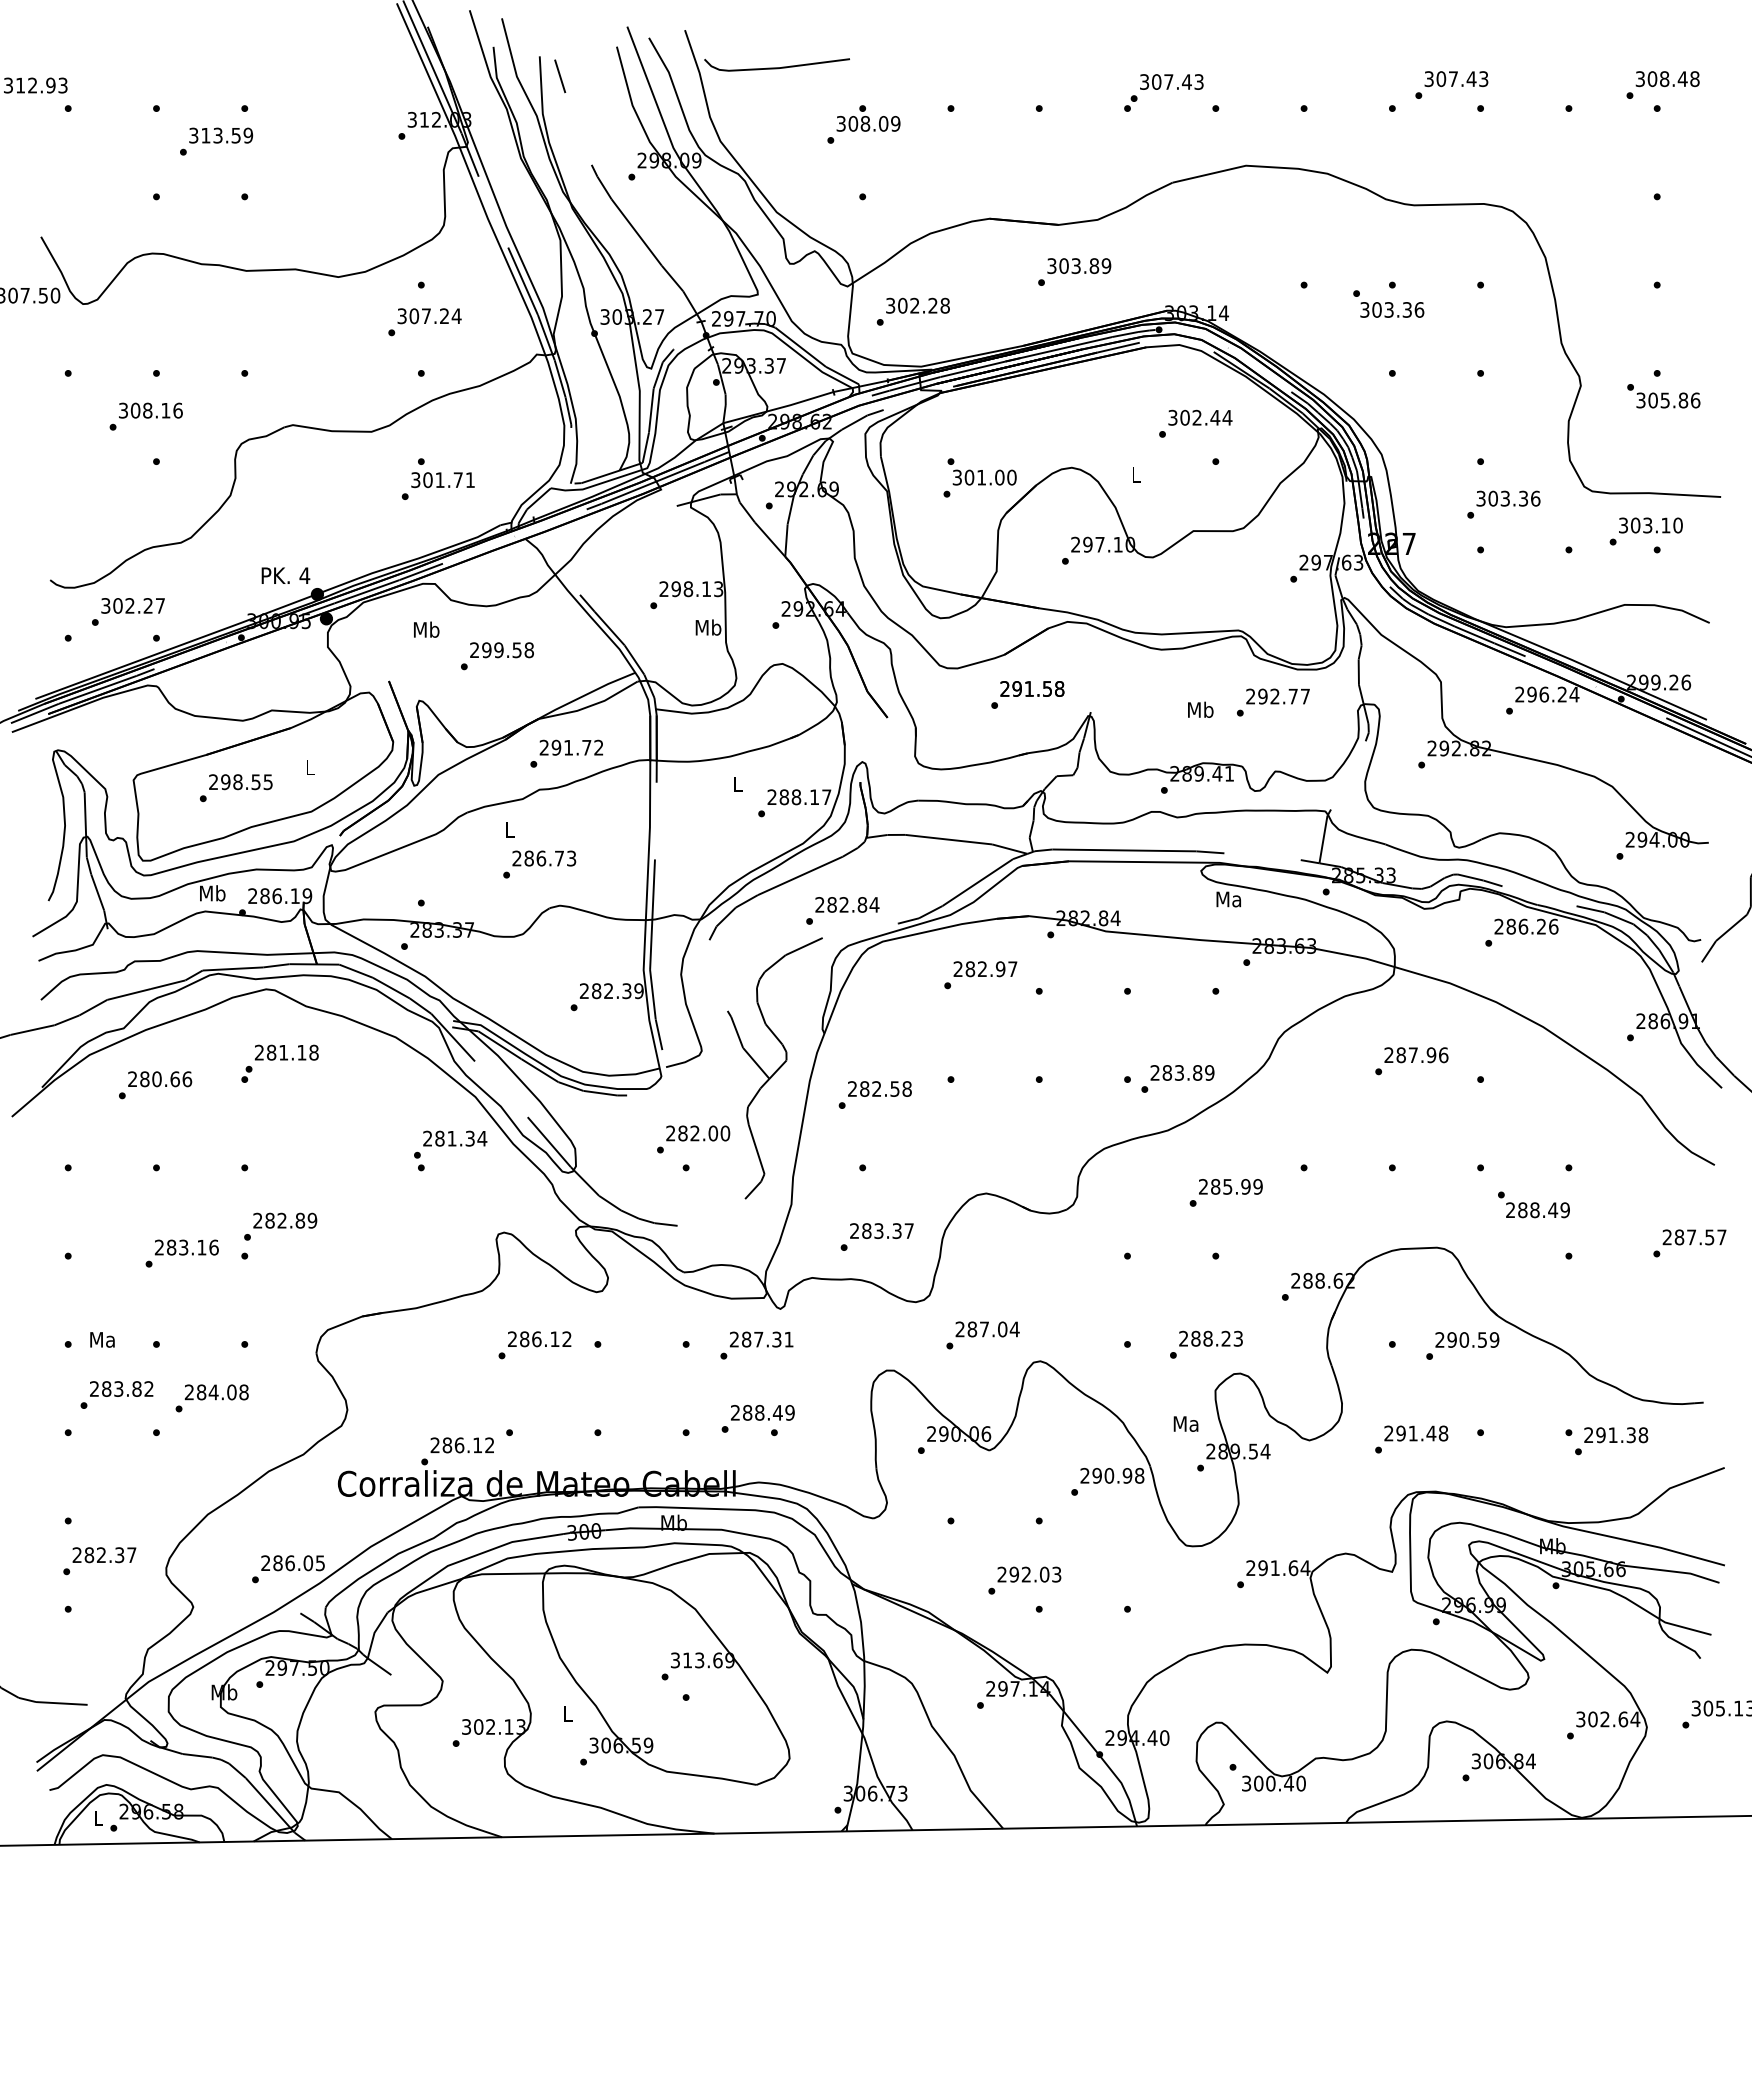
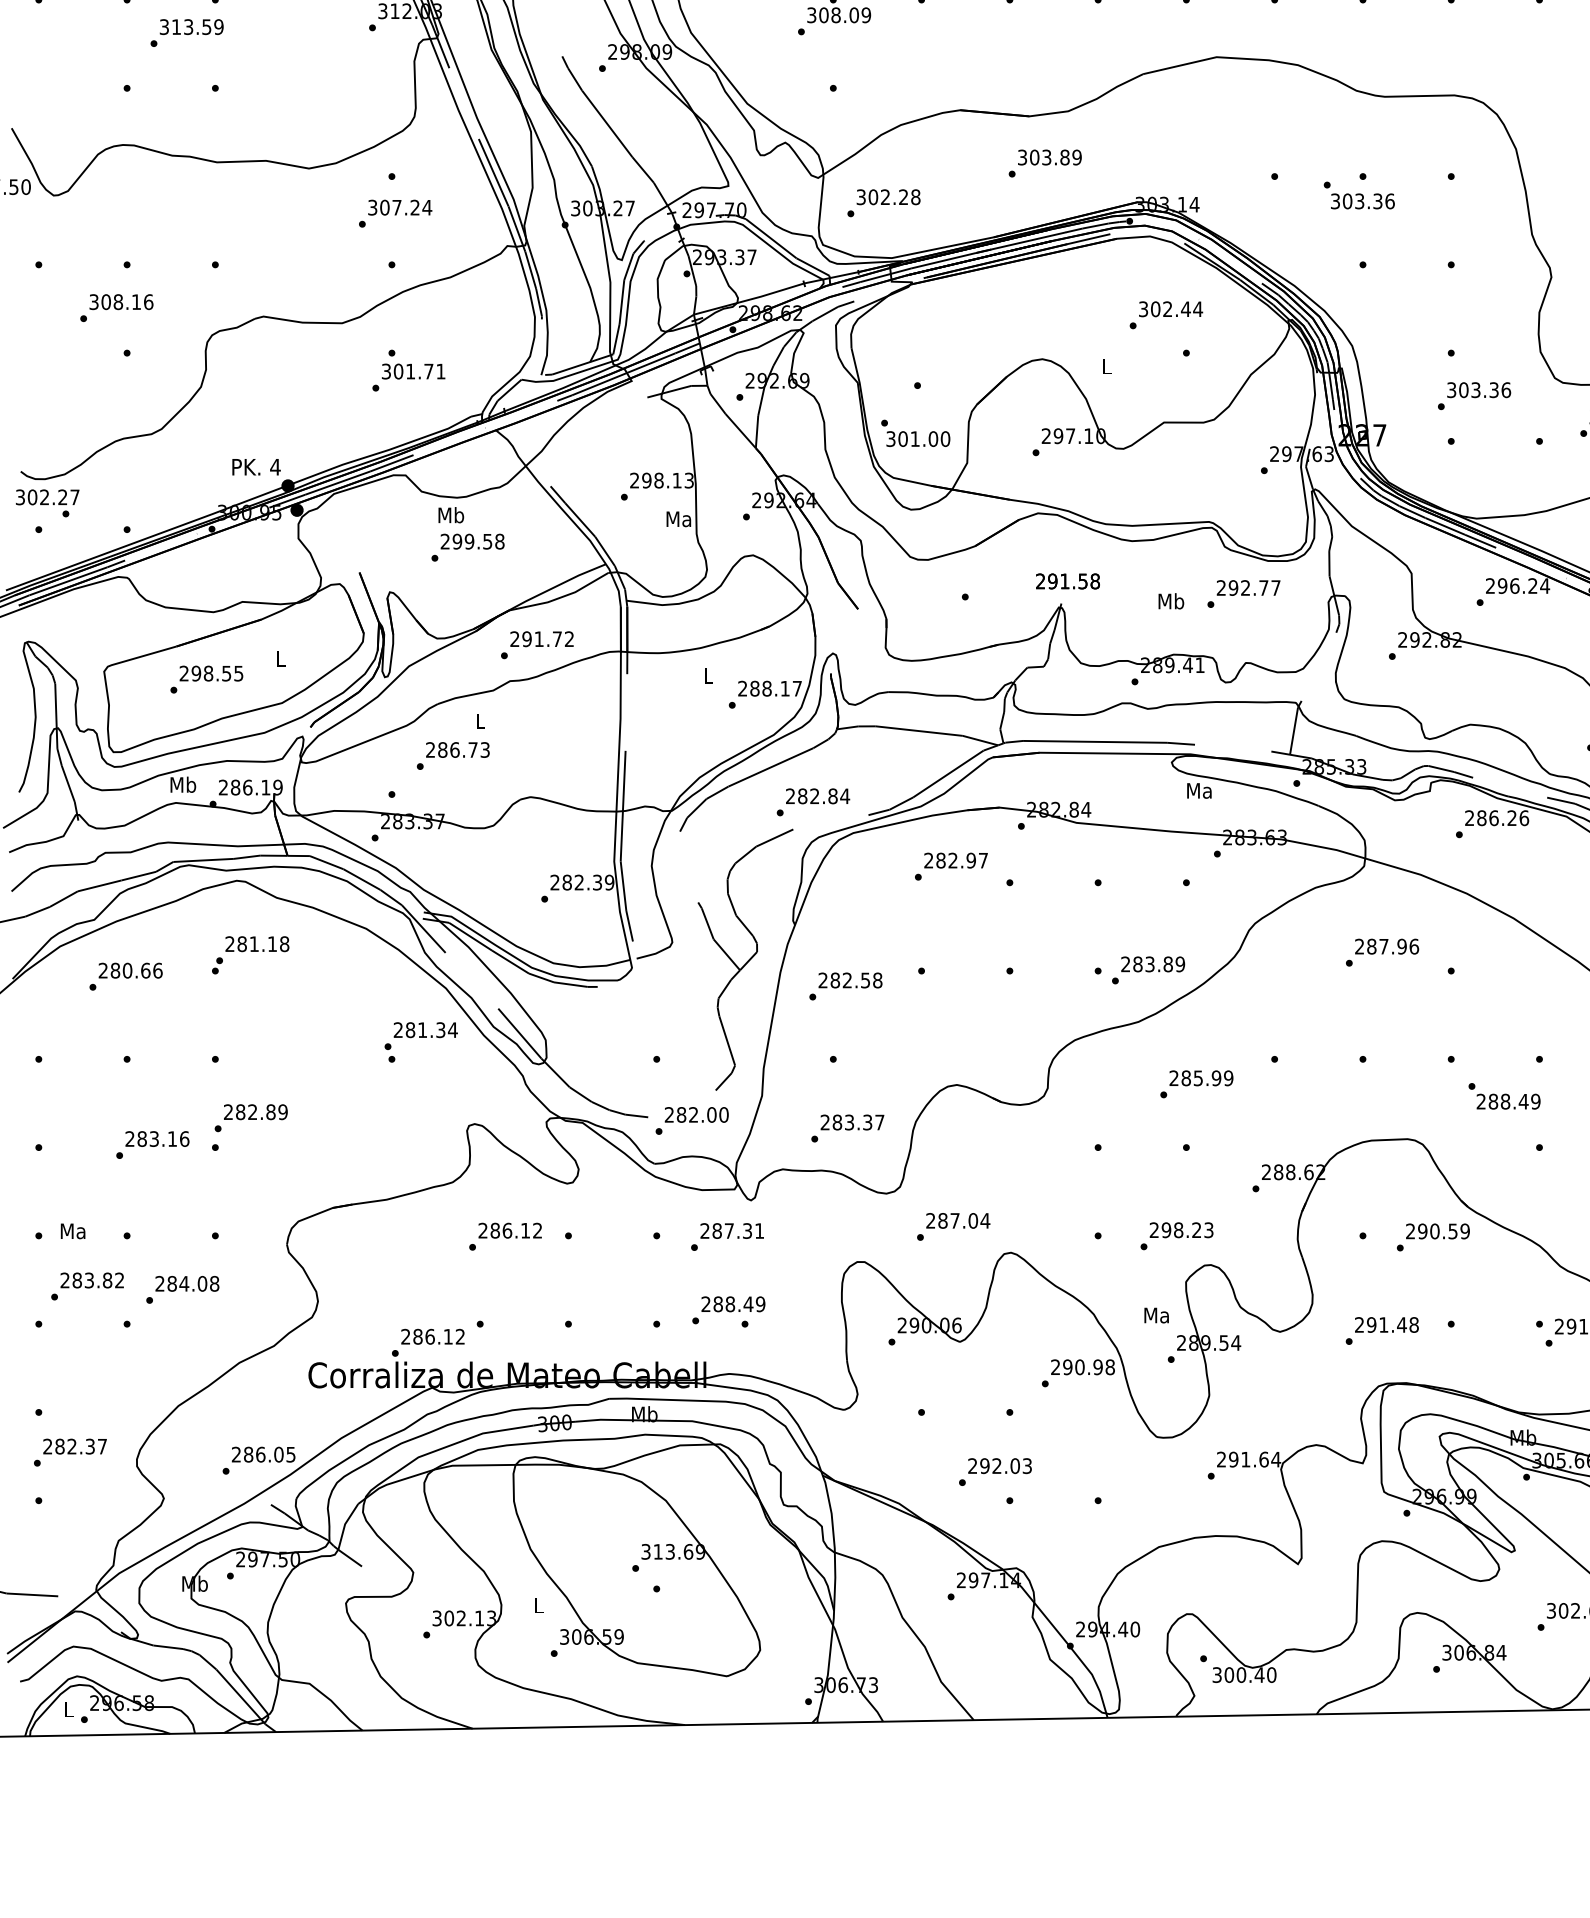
text: (981, 471) -> (915, 432), moved
text: (132, 605) -> (47, 496), moved
text: (708, 627) -> (679, 518), Mb -> Ma
text: (426, 629) -> (451, 514), moved
text: (1032, 688) -> (1068, 580), moved
text: (539, 864) -> (453, 755), moved
text: (693, 1139) -> (692, 1120), moved
text: (1195, 1338) -> (1166, 1229), 288.23 -> 298.23

